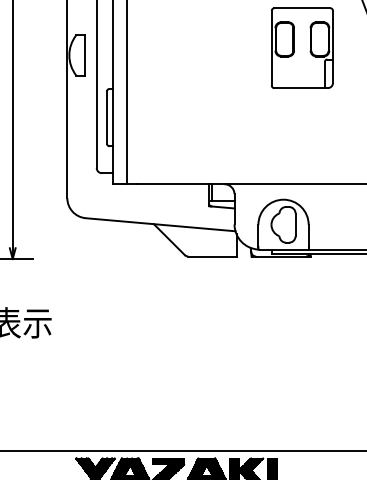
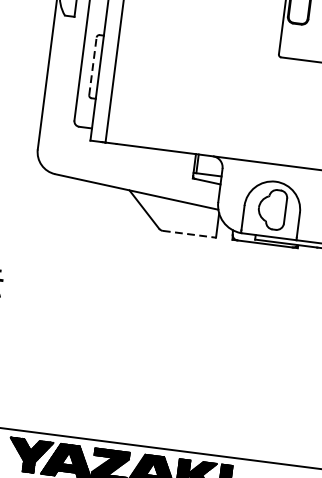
line: (107, 117) -> (93, 66), solid -> dashed
line: (212, 256) -> (189, 234), solid -> dashed

